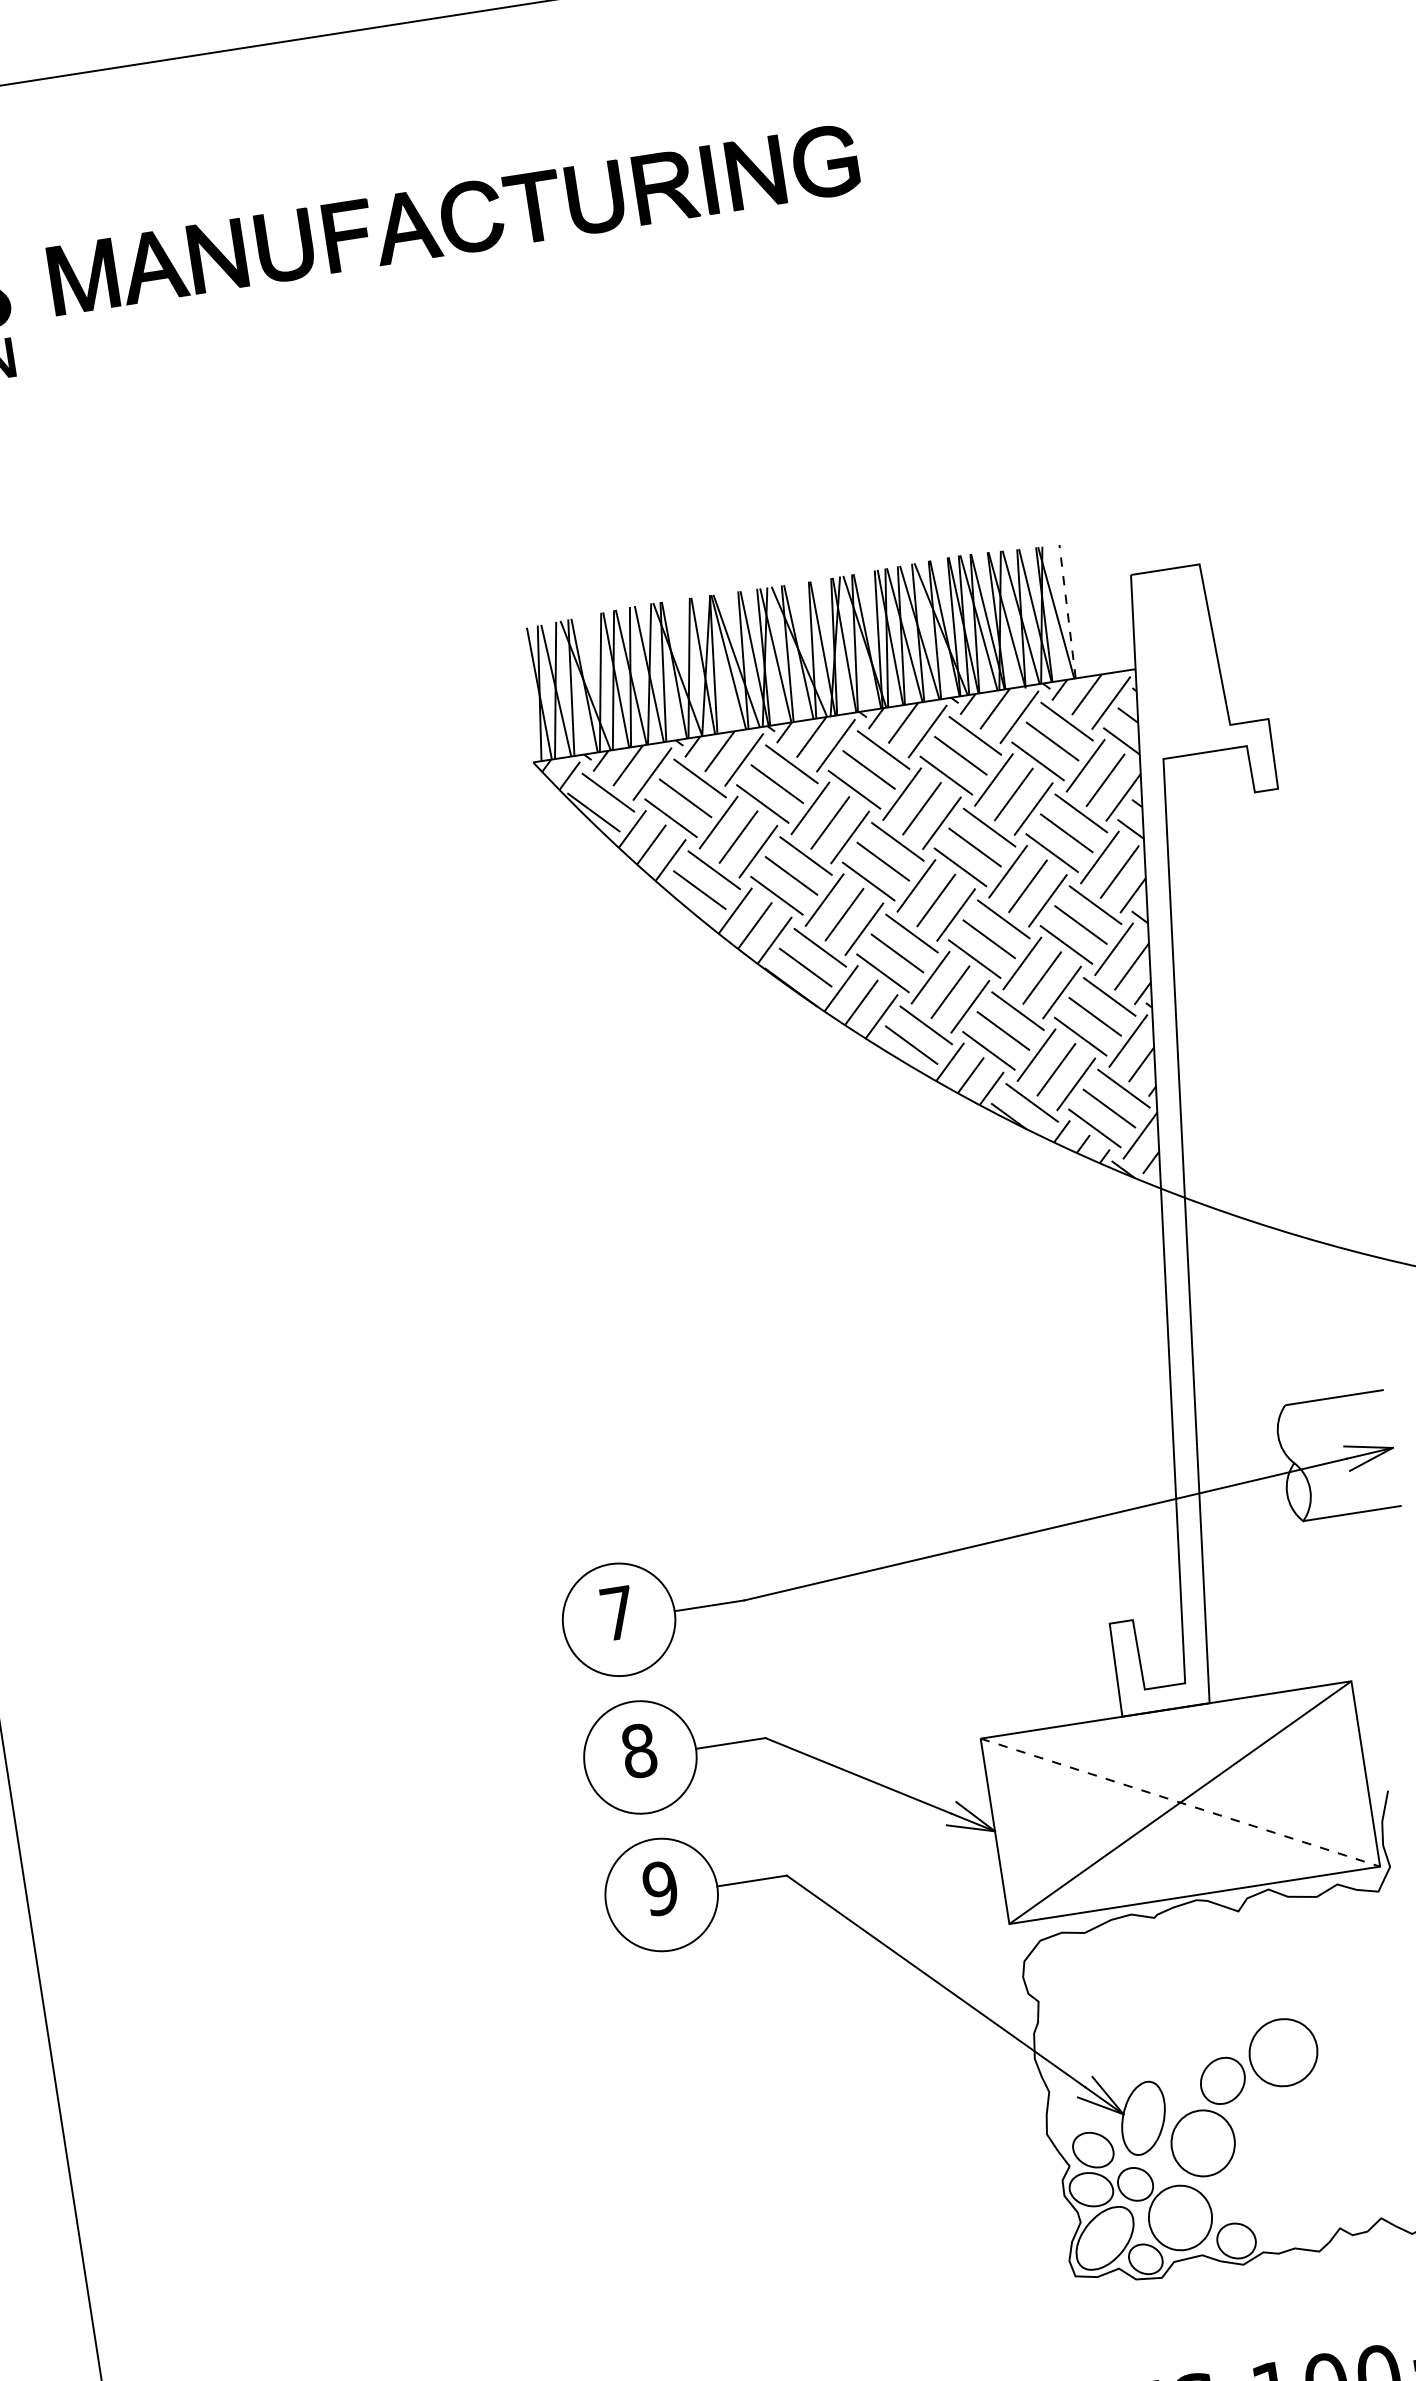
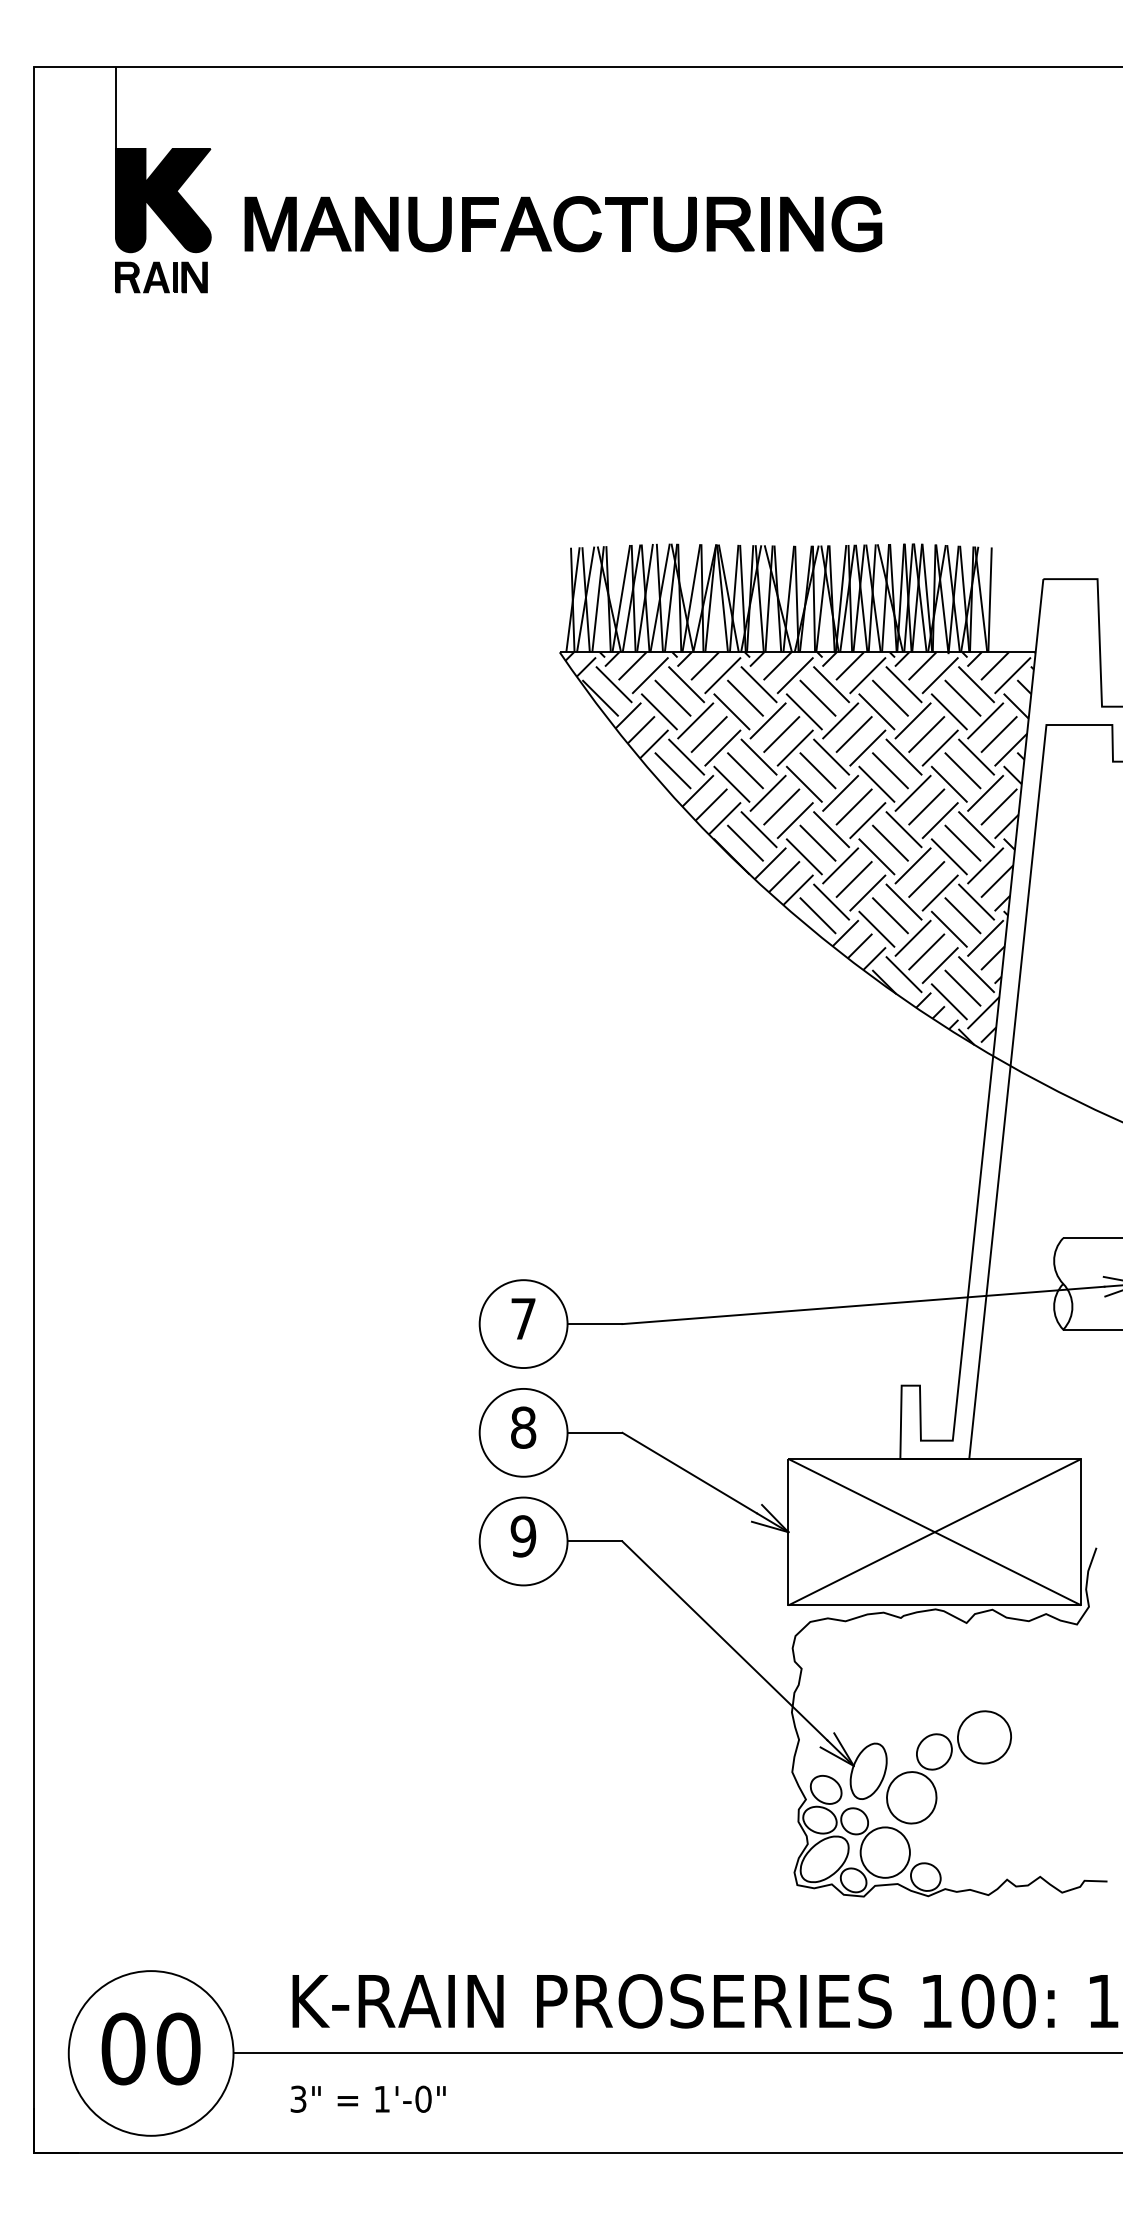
line: (1068, 611) -> (990, 599), dashed -> solid
line: (1180, 1803) -> (934, 1532), dashed -> solid

